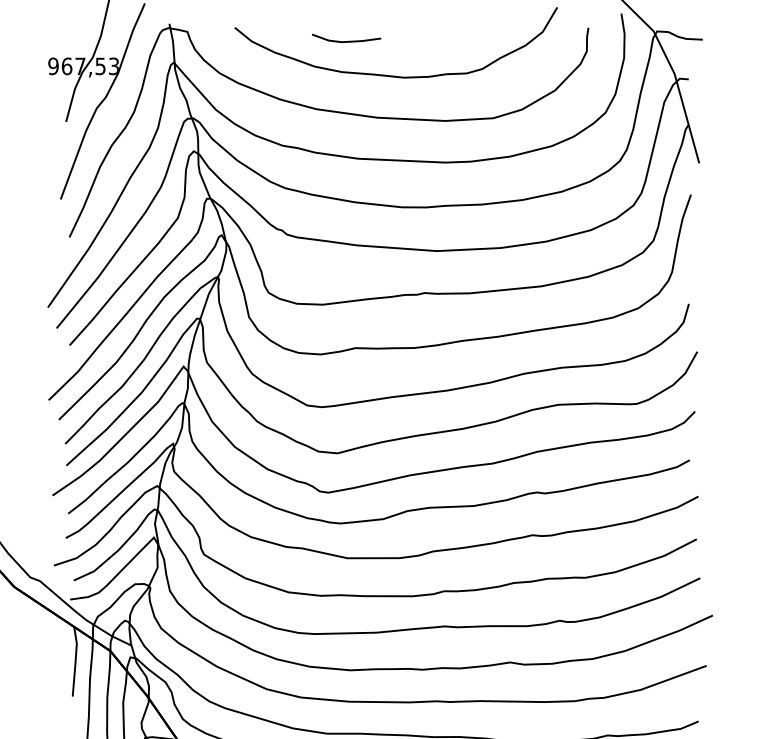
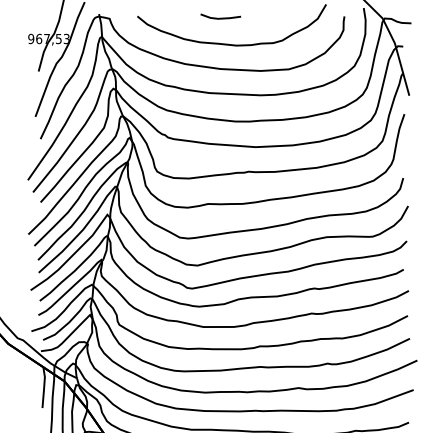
line: (345, 39) -> (220, 17), moved

